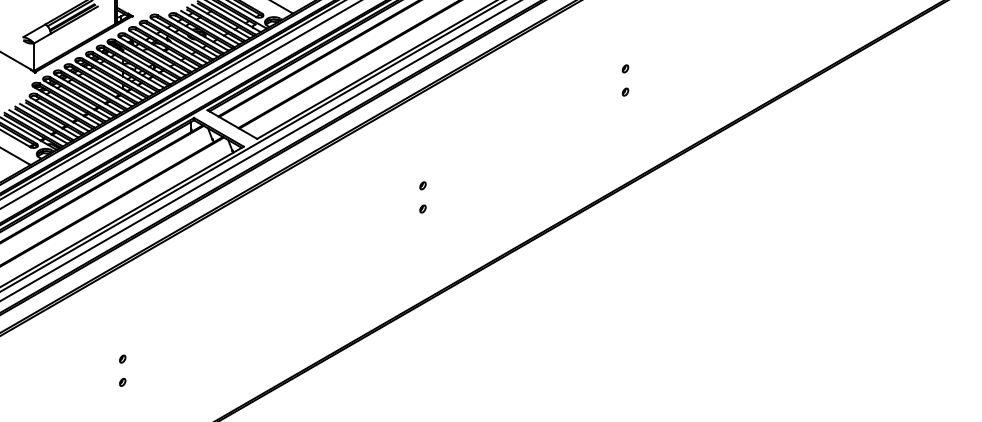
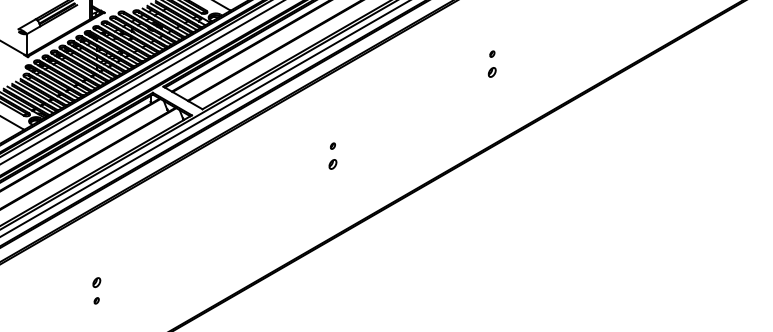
part: (625, 92) -> (492, 72), size x1.6
part: (422, 209) -> (332, 164), size x1.6
part: (122, 359) -> (96, 282), size x1.6

